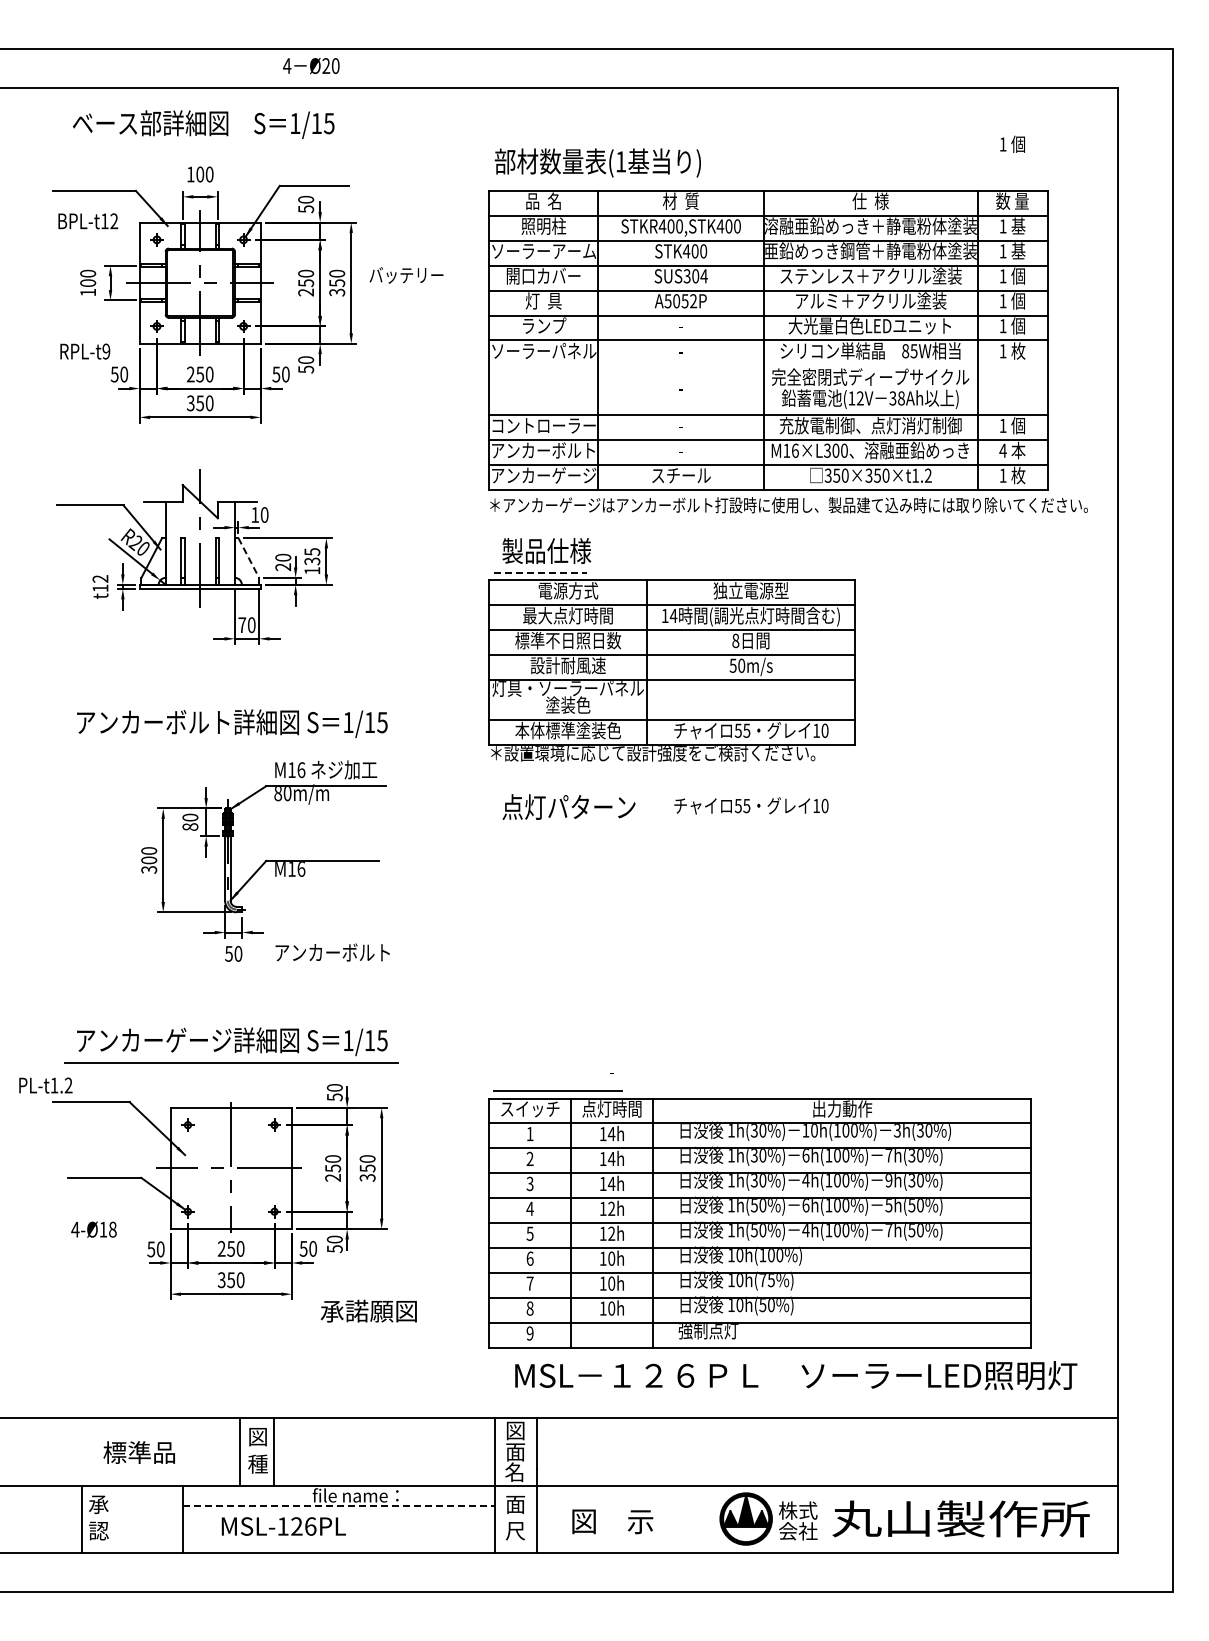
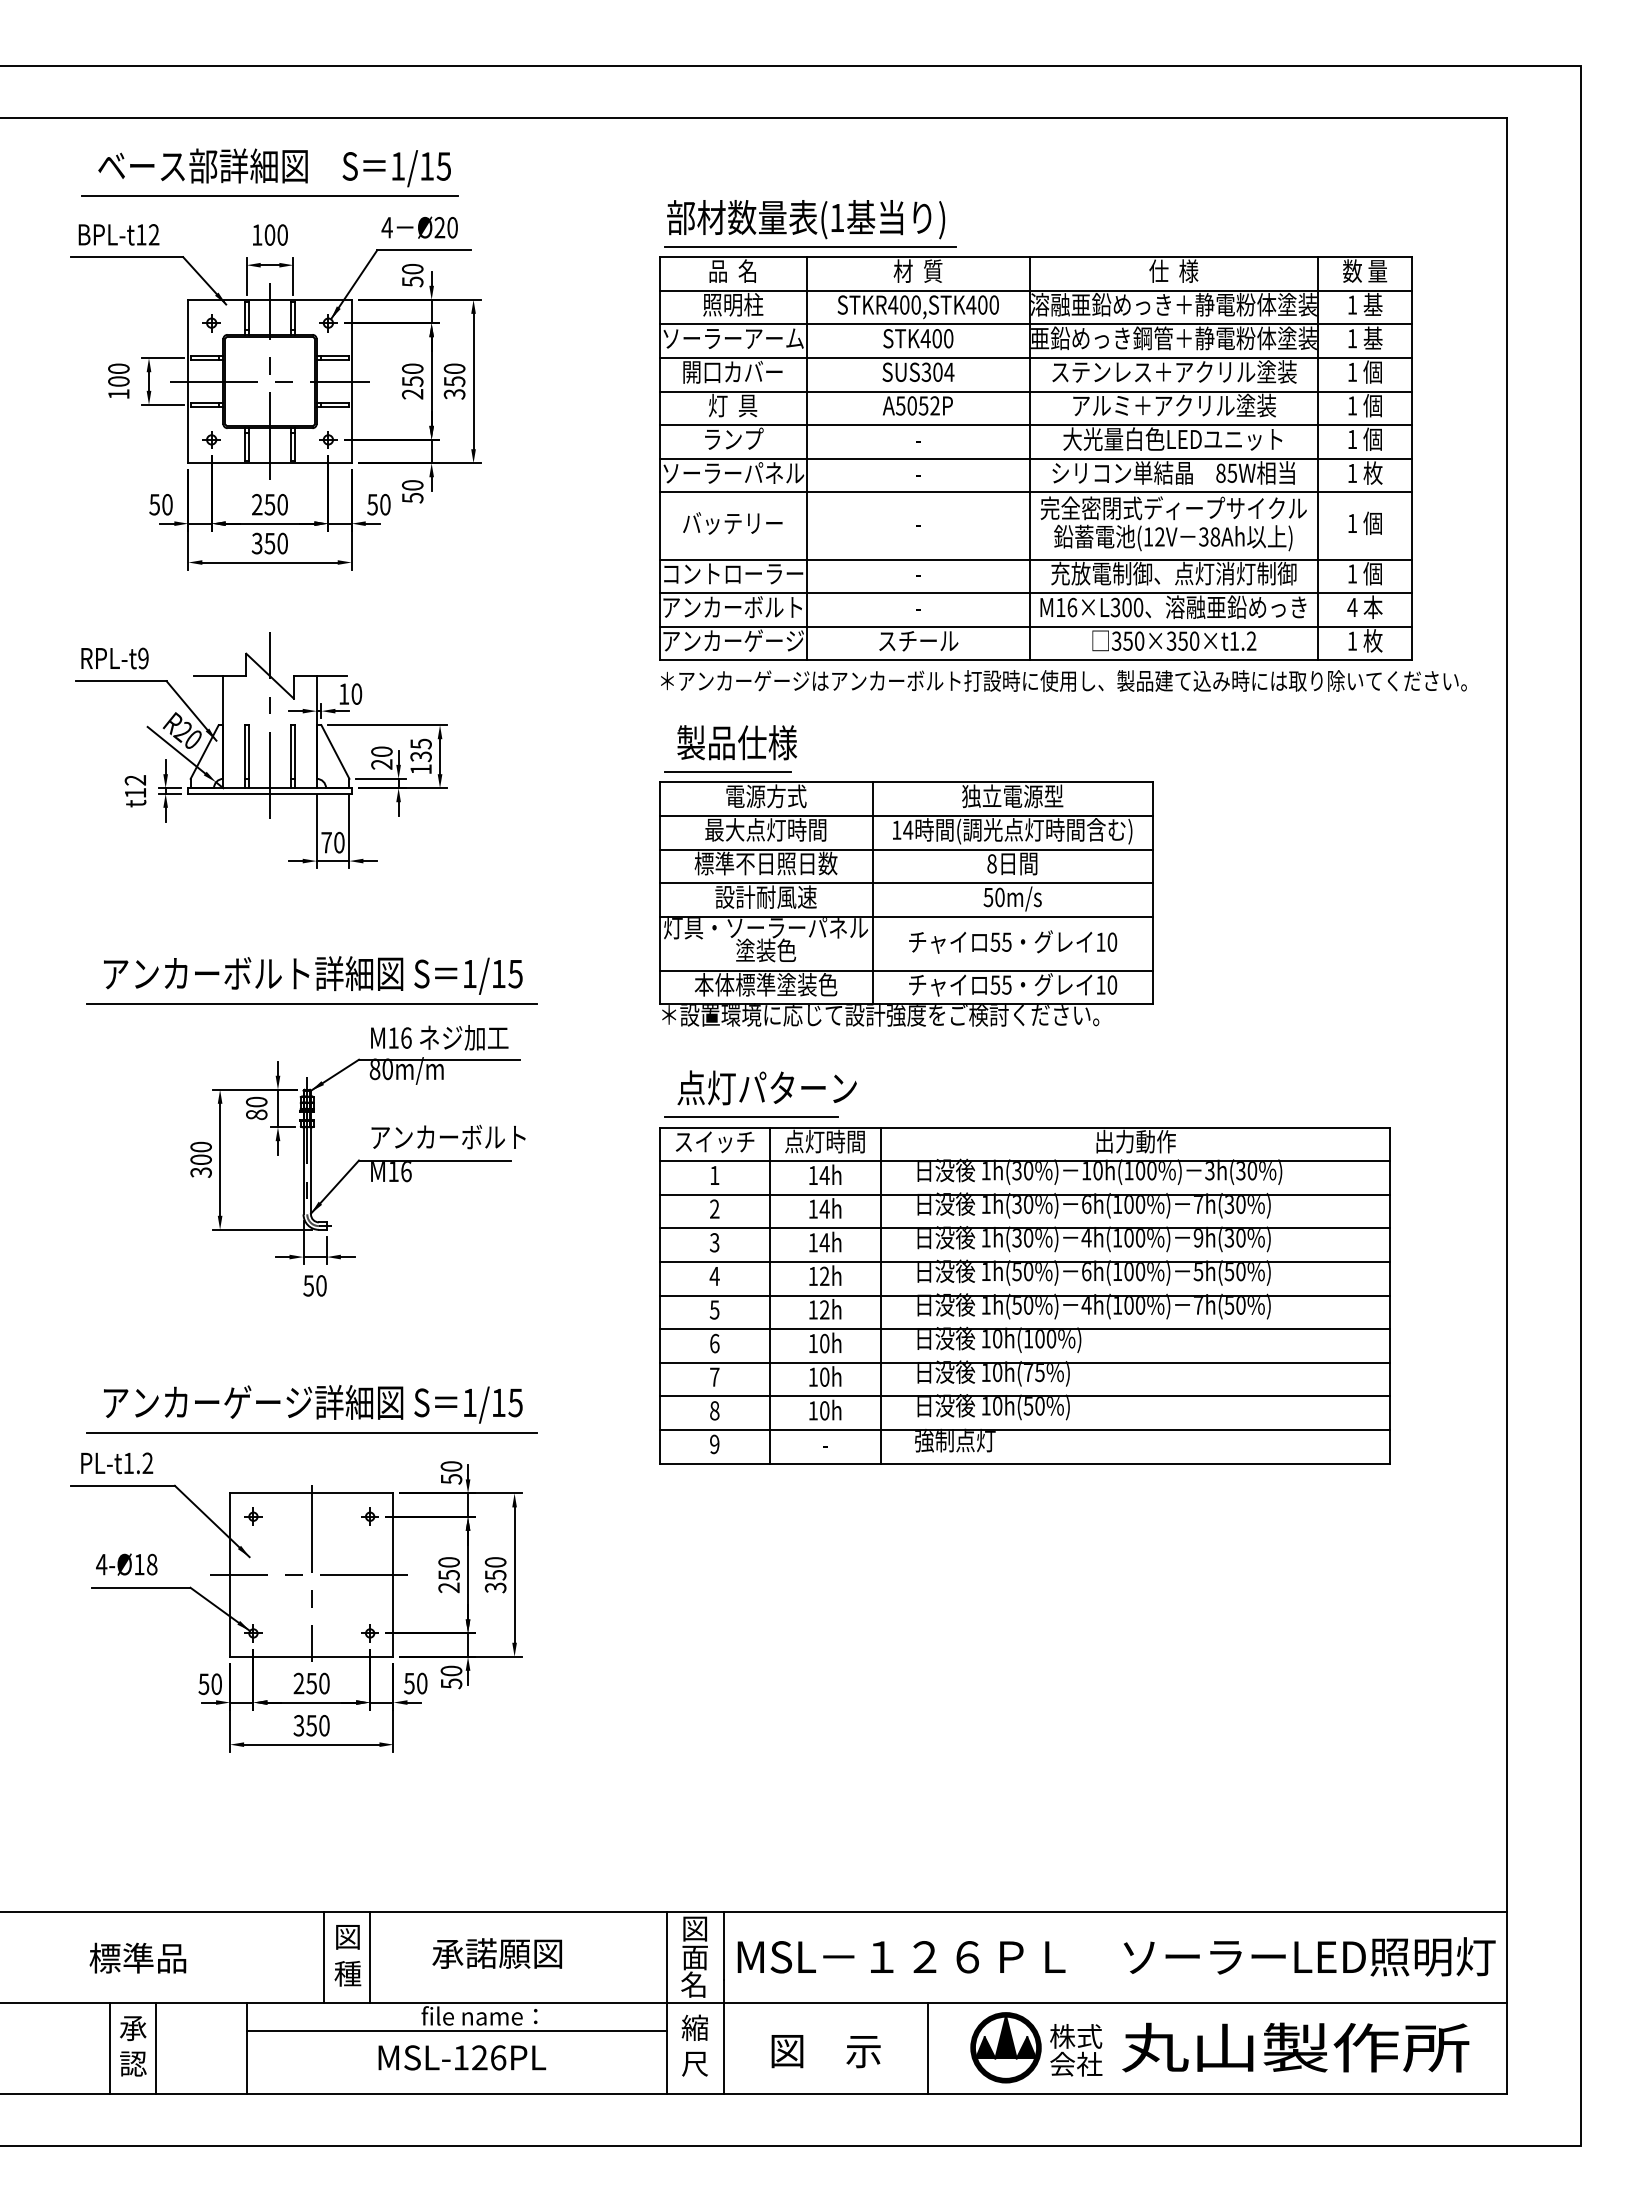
text: (311, 66) -> (419, 228), moved
text: (1012, 143) -> (1365, 522), moved
line: (199, 145) -> (268, 195), added
line: (600, 183) -> (809, 247), added
text: (88, 221) -> (119, 235), moved
text: (406, 275) -> (732, 523), moved
text: (85, 351) -> (115, 658), moved
line: (768, 365) -> (1036, 492), added
line: (249, 558) -> (336, 752), dashed -> solid
line: (540, 572) -> (728, 771), dashed -> solid
line: (231, 744) -> (312, 1003), added
text: (751, 805) -> (1013, 941), moved
text: (332, 952) -> (448, 1137), moved
text: (45, 1085) -> (116, 1463), moved
part: (759, 1219) -> (1023, 1290), moved
text: (93, 1229) -> (126, 1564), moved
text: (368, 1310) -> (496, 1952), moved
text: (796, 1375) -> (1116, 1956), moved
text: (138, 1452) -> (136, 1958), moved
text: (515, 1503) -> (695, 2026), 面 -> 縮
line: (338, 1506) -> (456, 2030), dashed -> solid
line: (115, 1519) -> (155, 2048), added
line: (688, 1519) -> (928, 2048), added
text: (283, 1526) -> (461, 2057), moved

